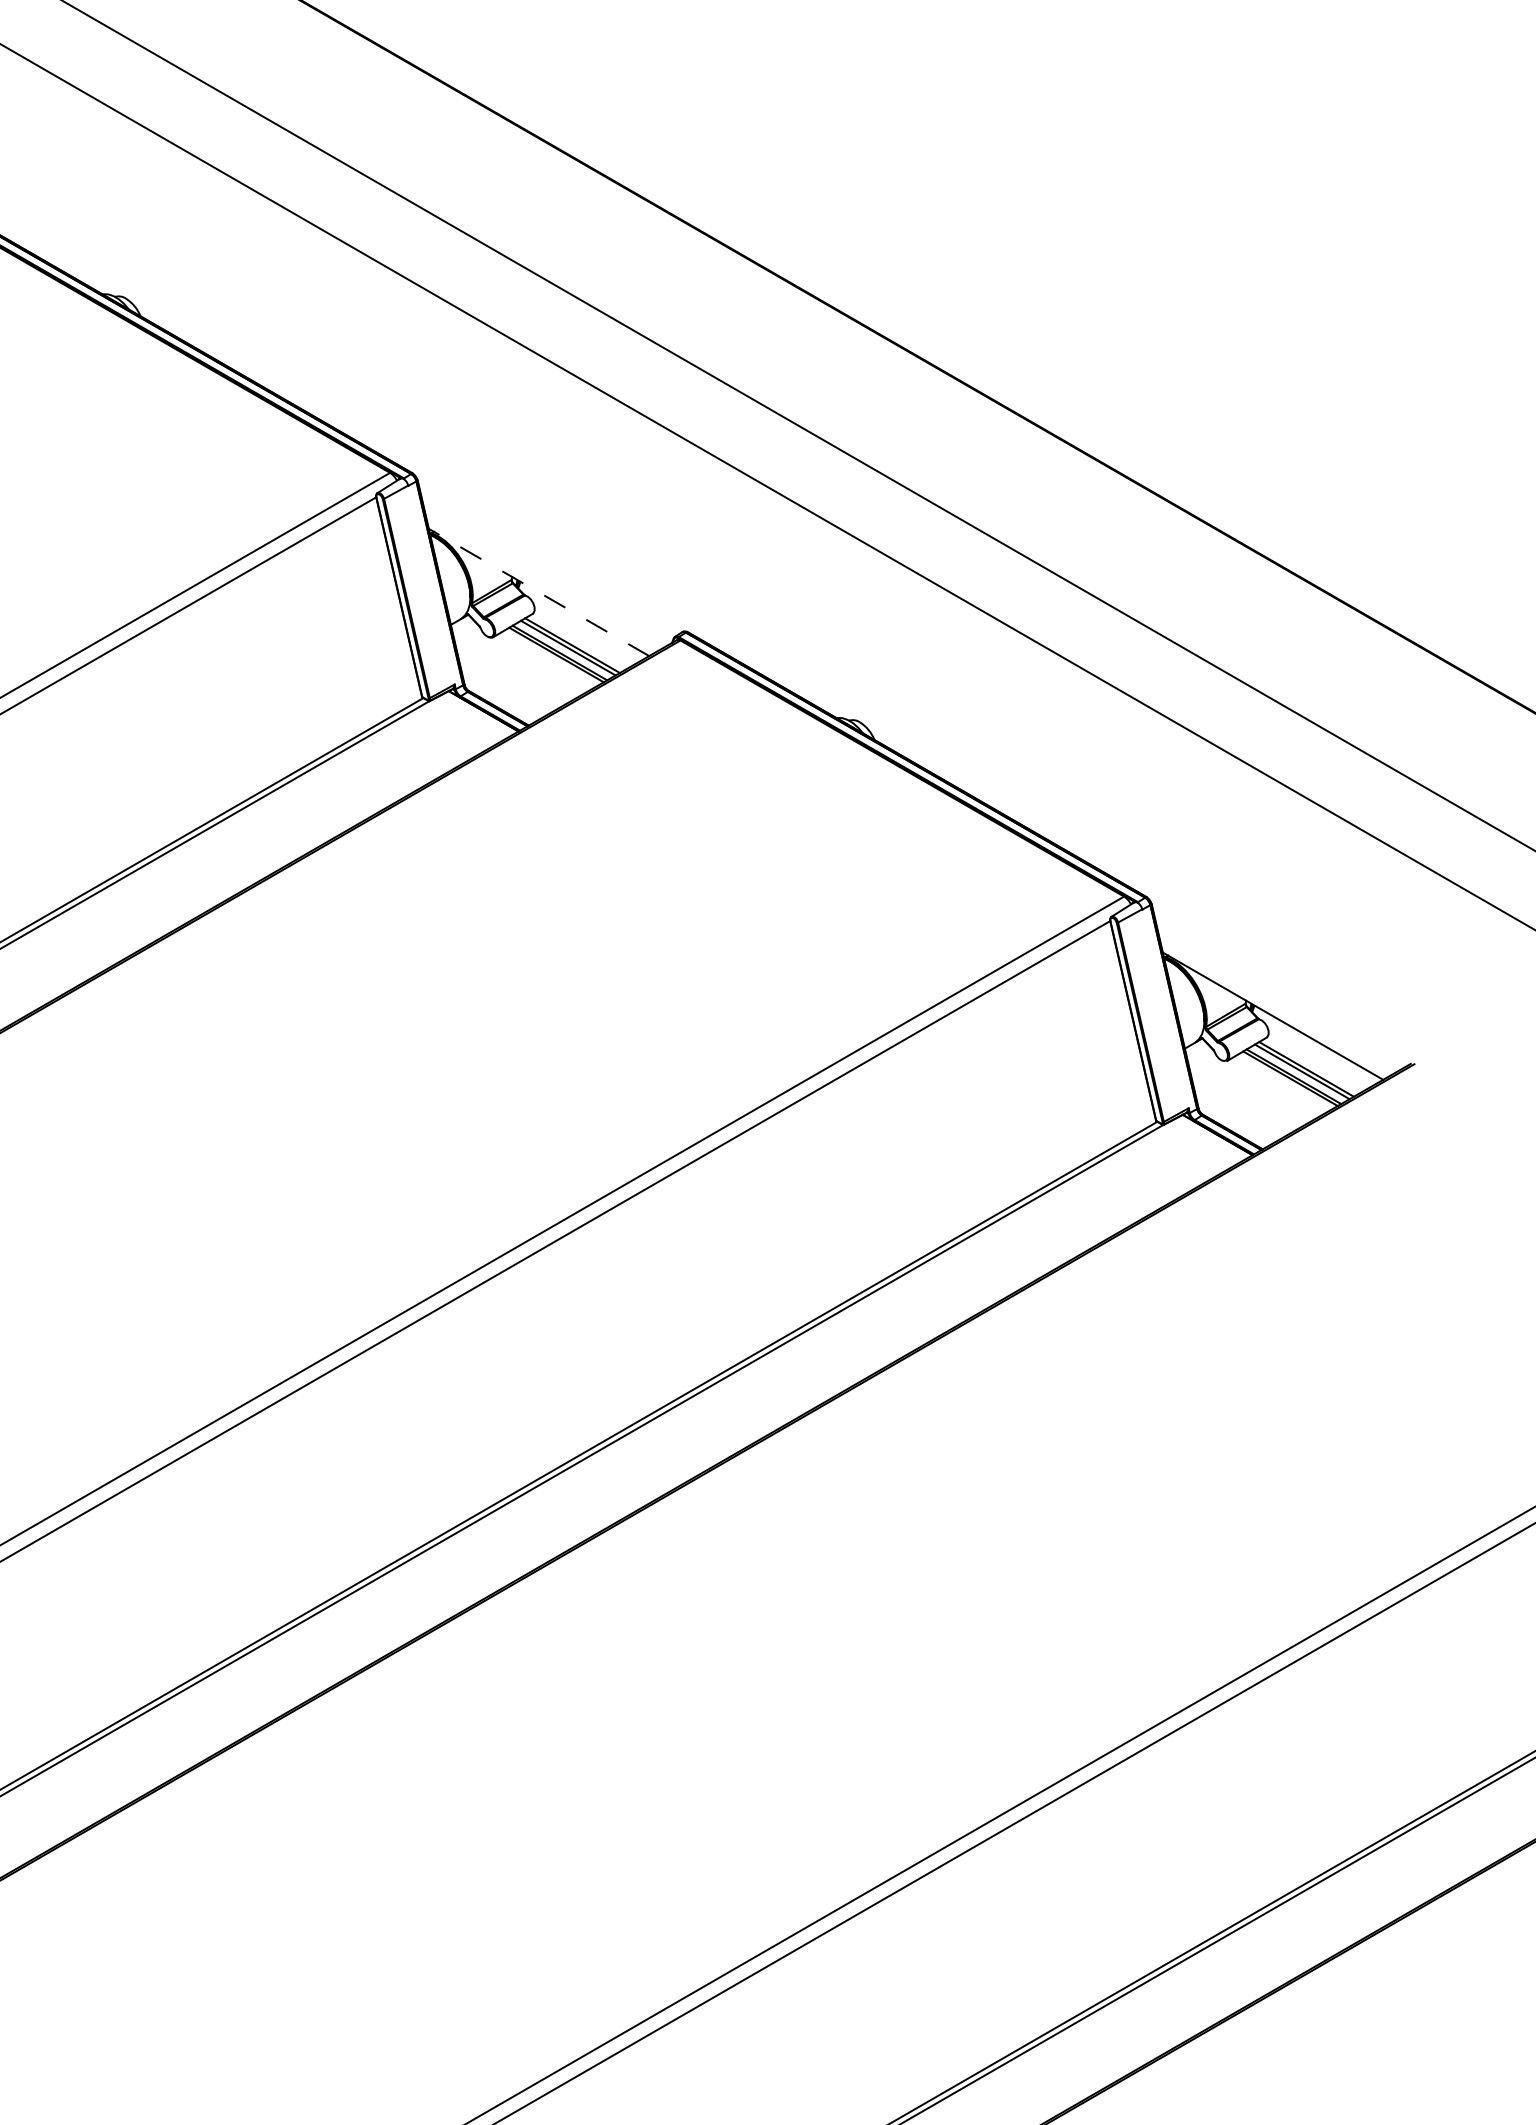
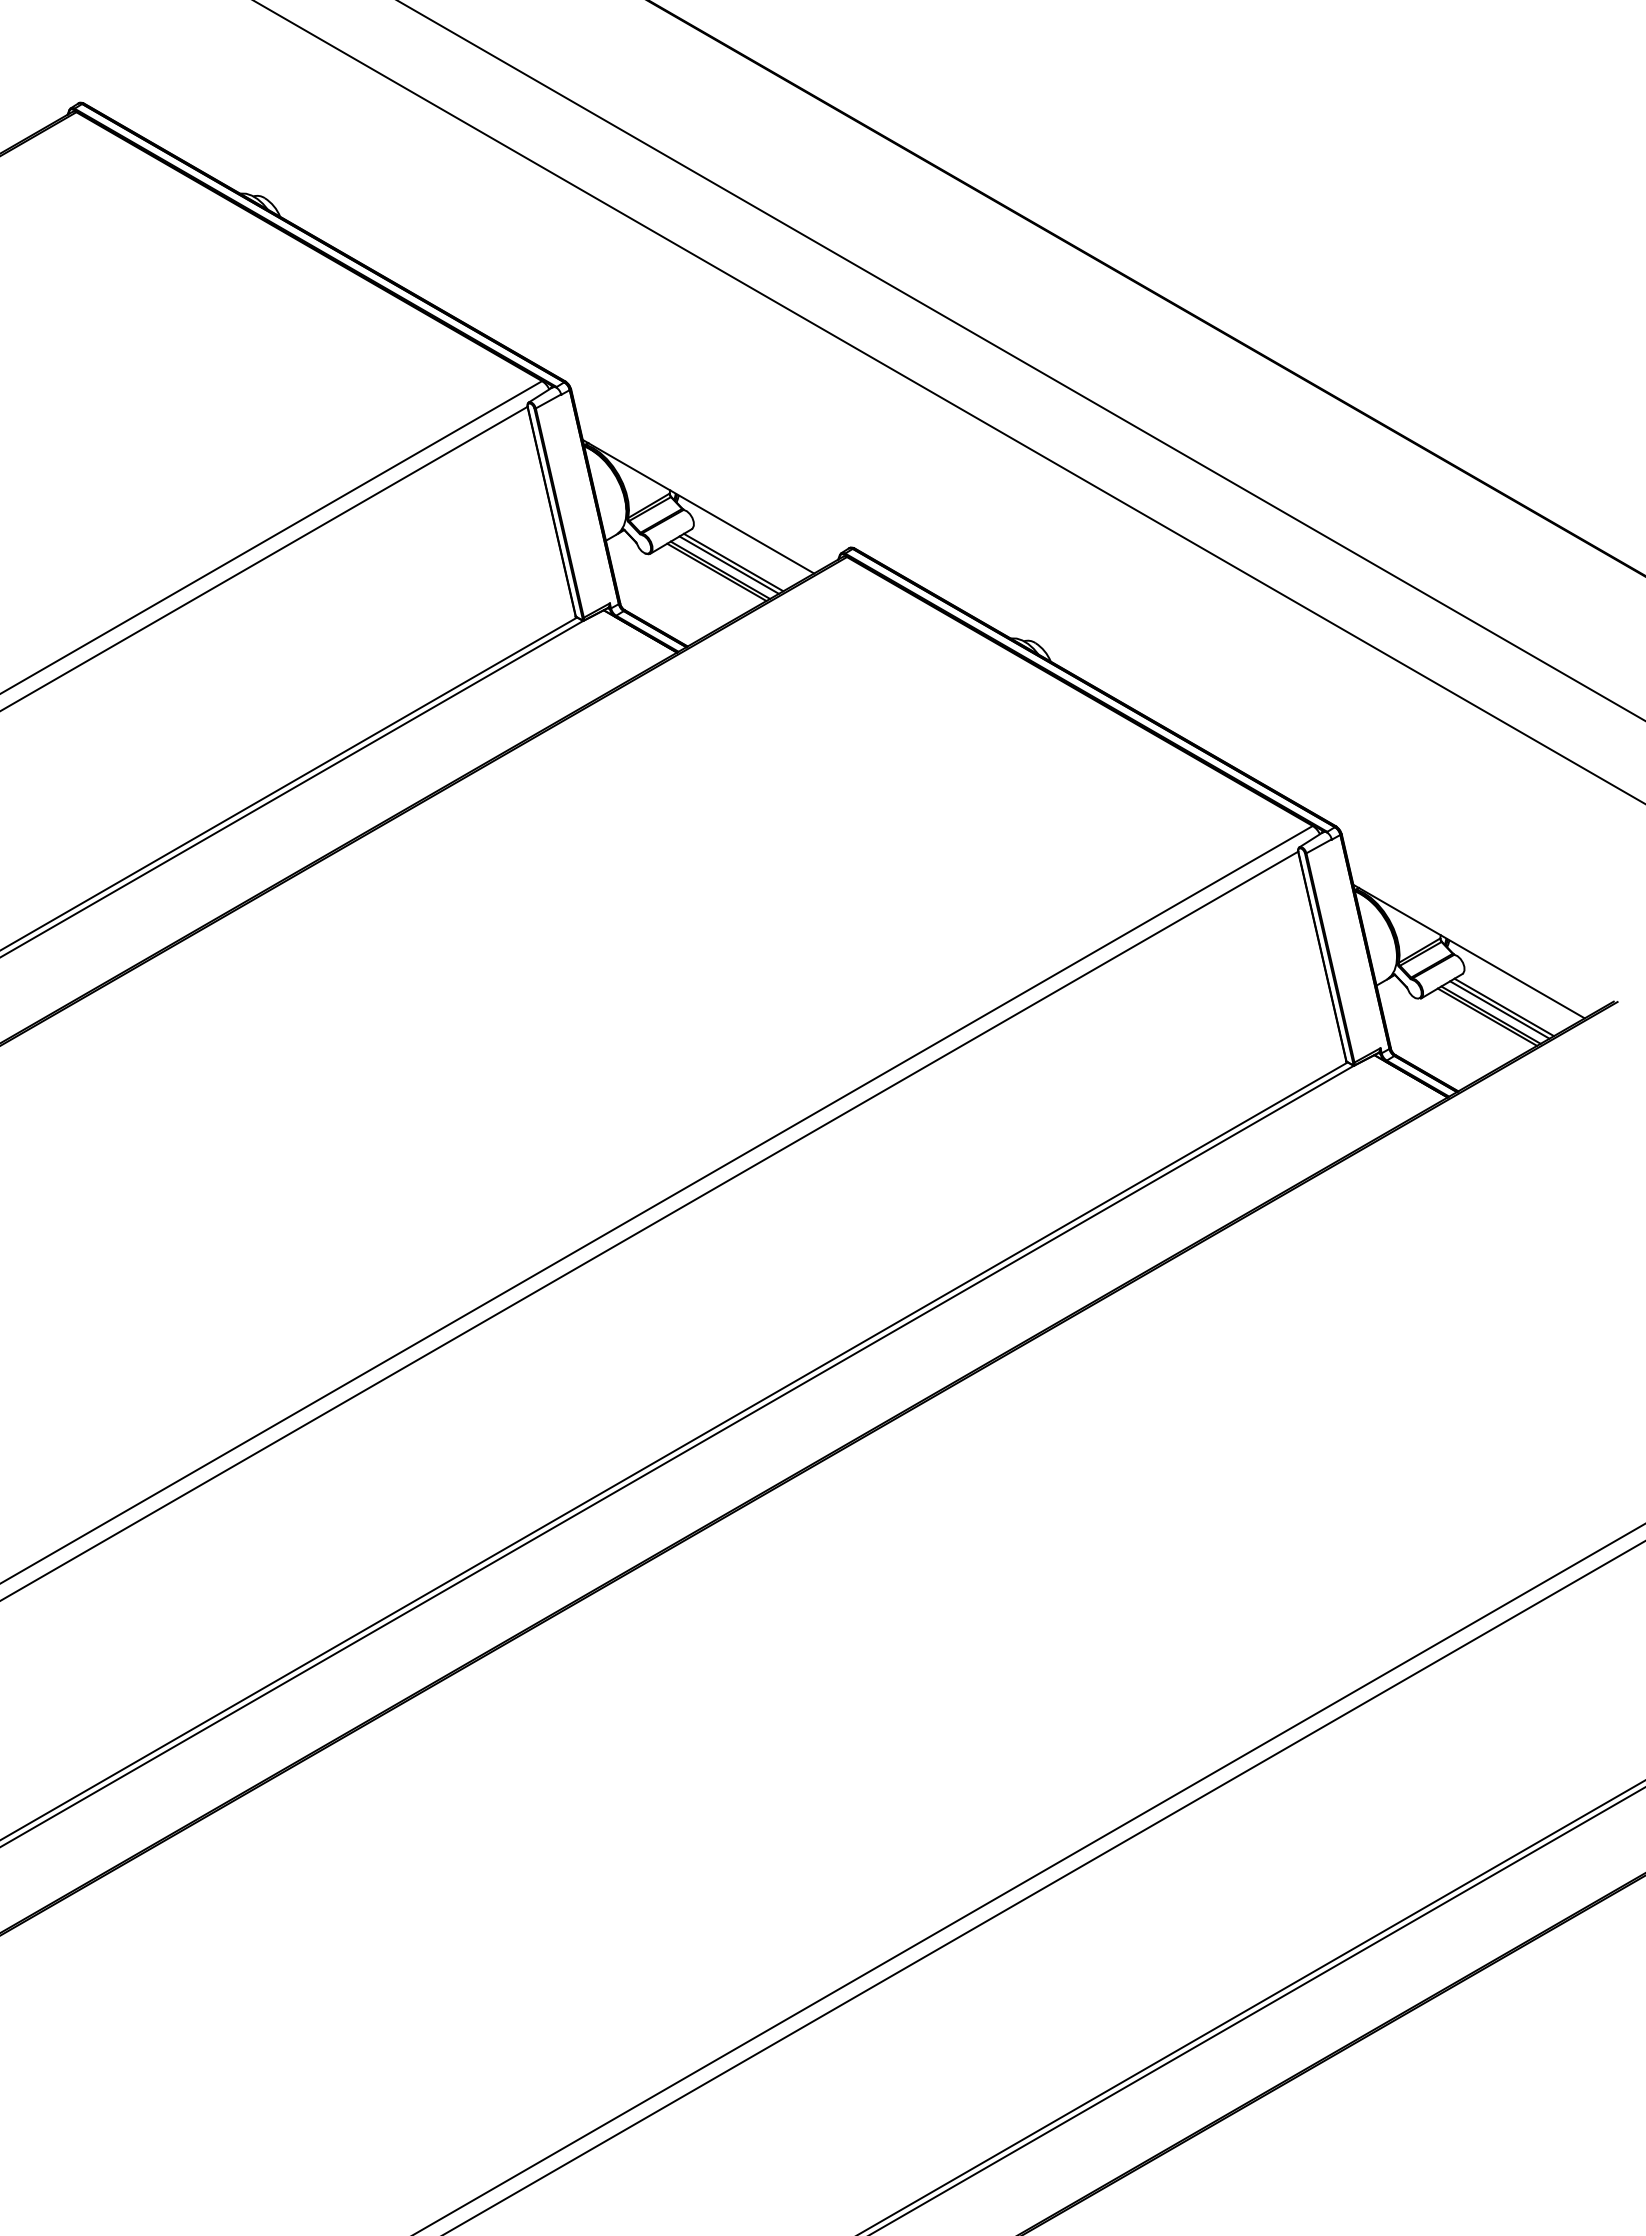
line: (539, 592) -> (698, 506), dashed -> solid

